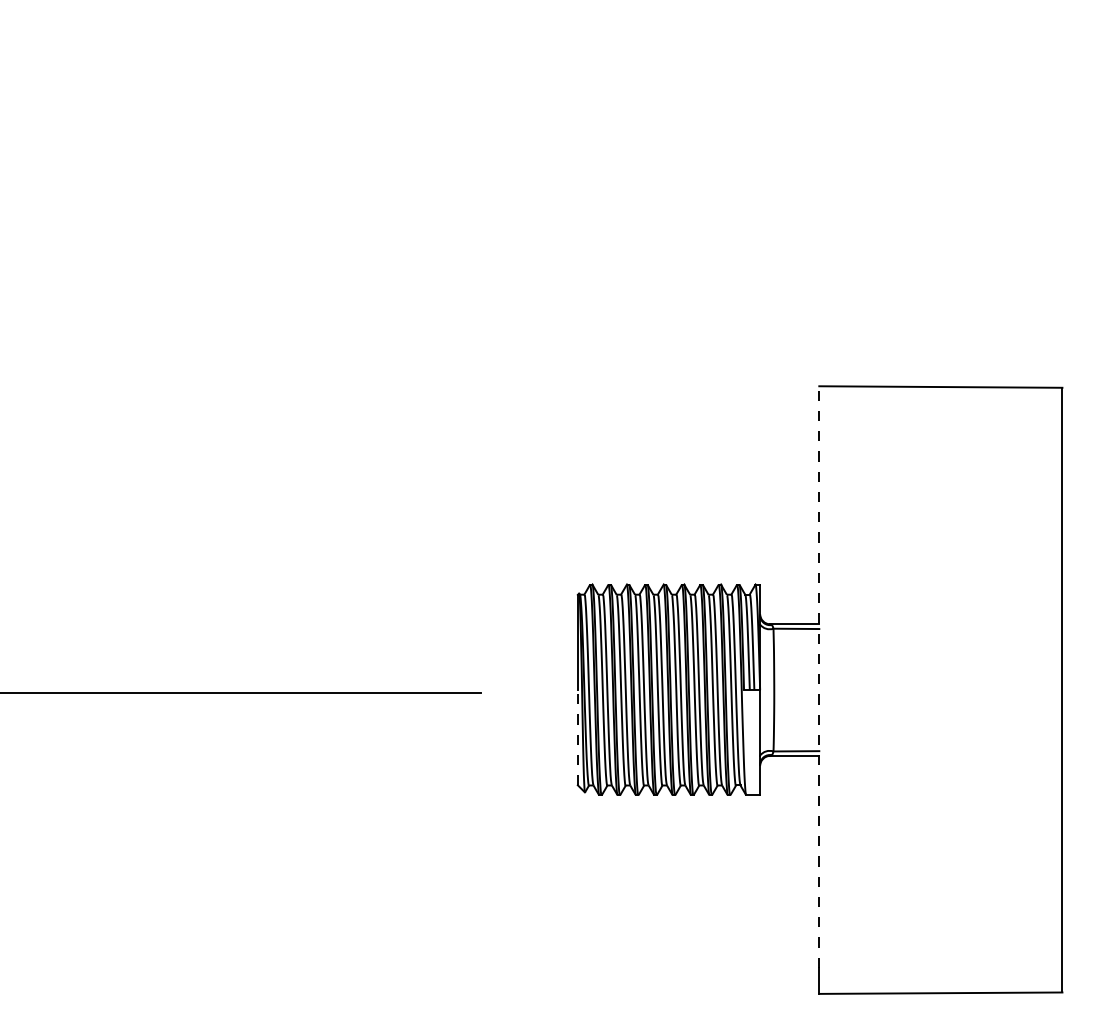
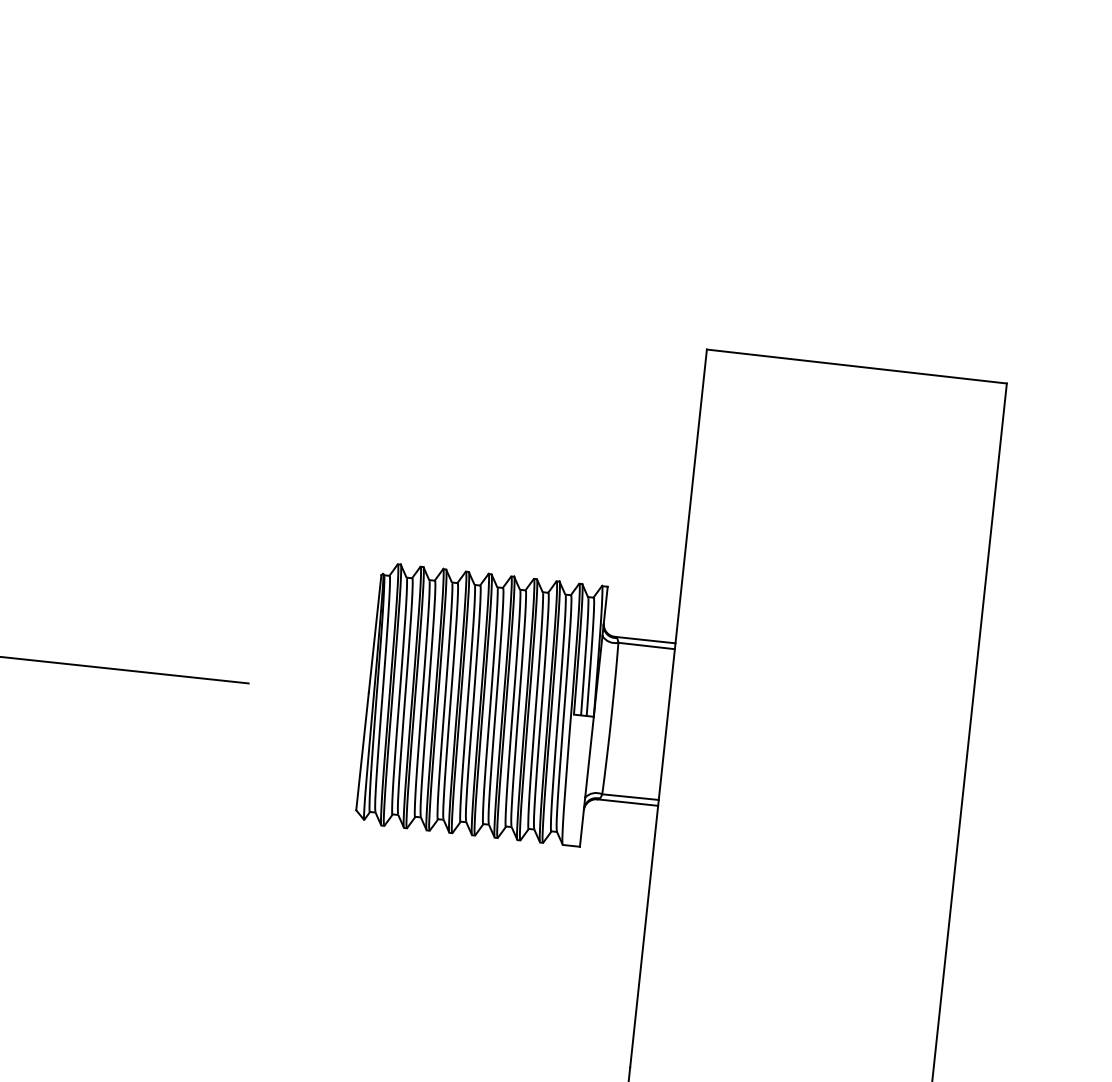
line: (819, 677) -> (668, 709), dashed -> solid
line: (577, 737) -> (362, 751), dashed -> solid

